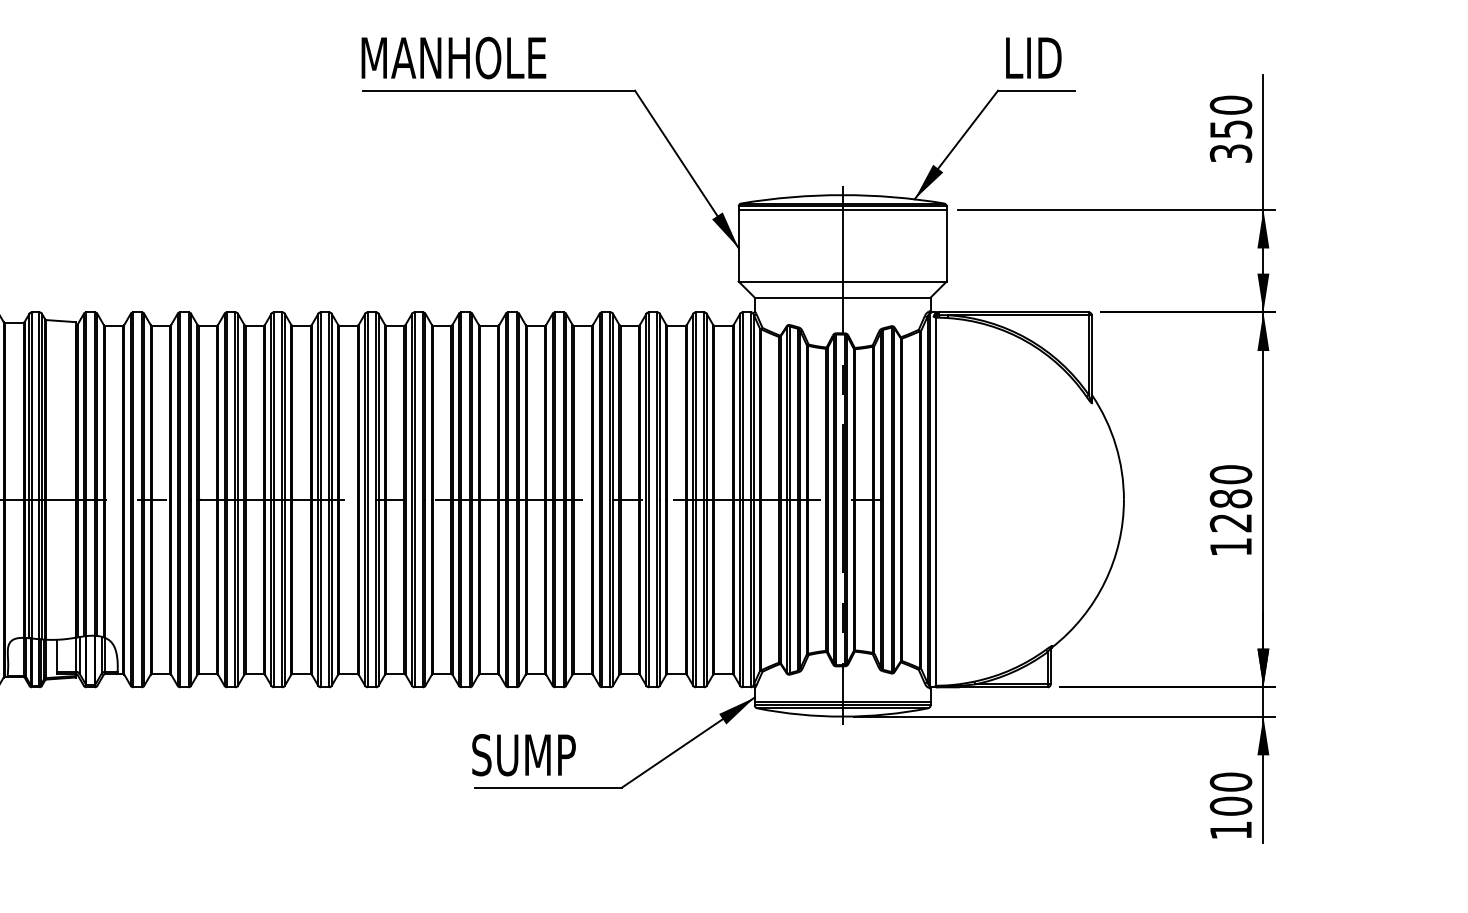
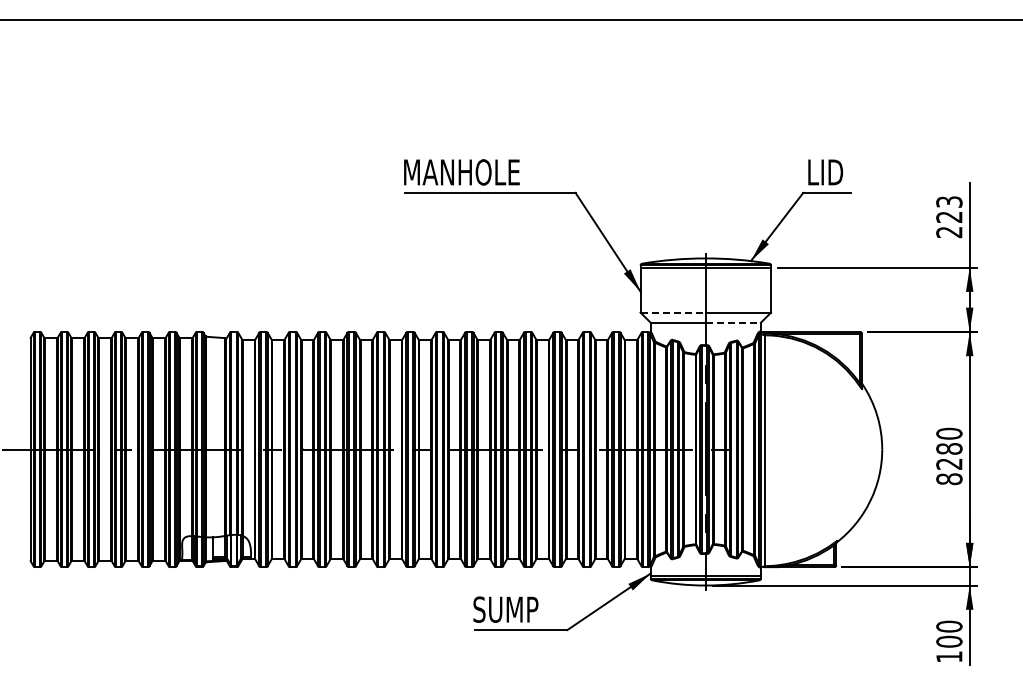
text: (1231, 129) -> (949, 217), 350 -> 223
line: (791, 281) -> (673, 312), solid -> dashed
line: (886, 297) -> (733, 322), solid -> dashed
text: (1231, 547) -> (949, 479), 1280 -> 8280

